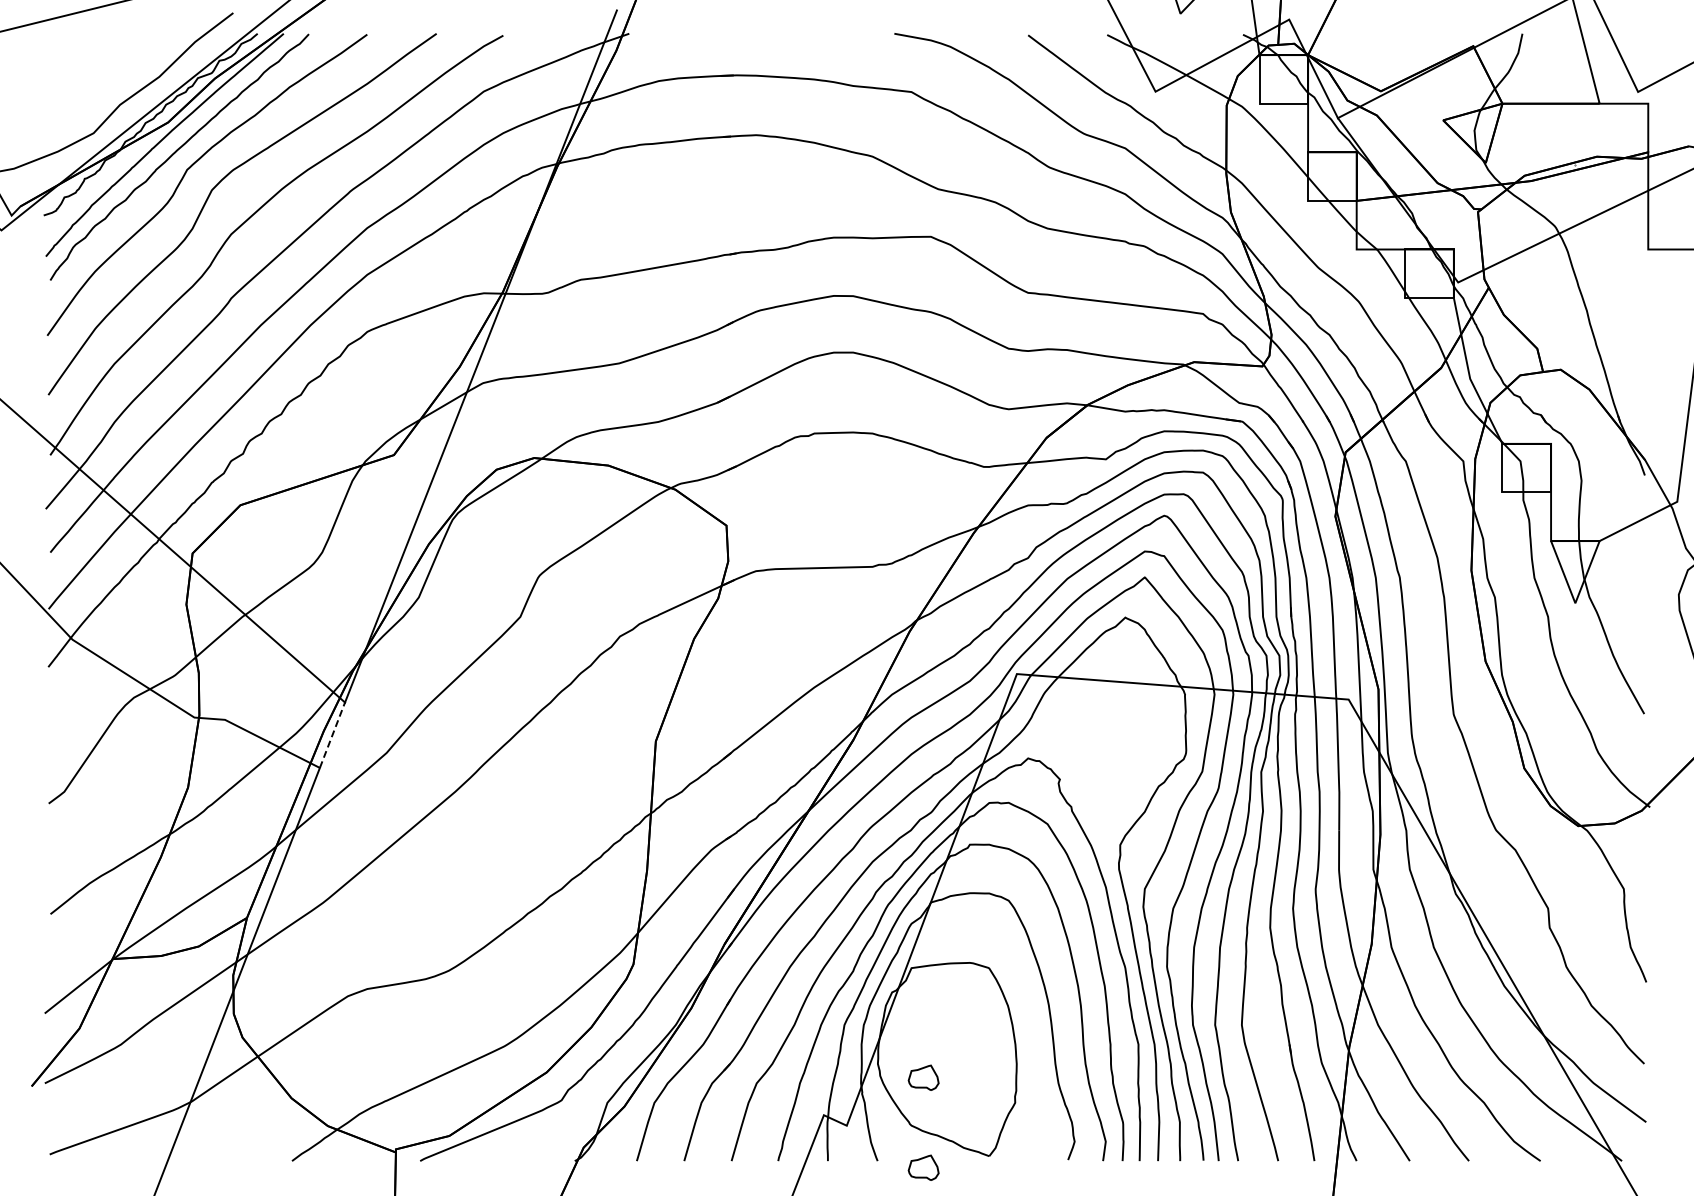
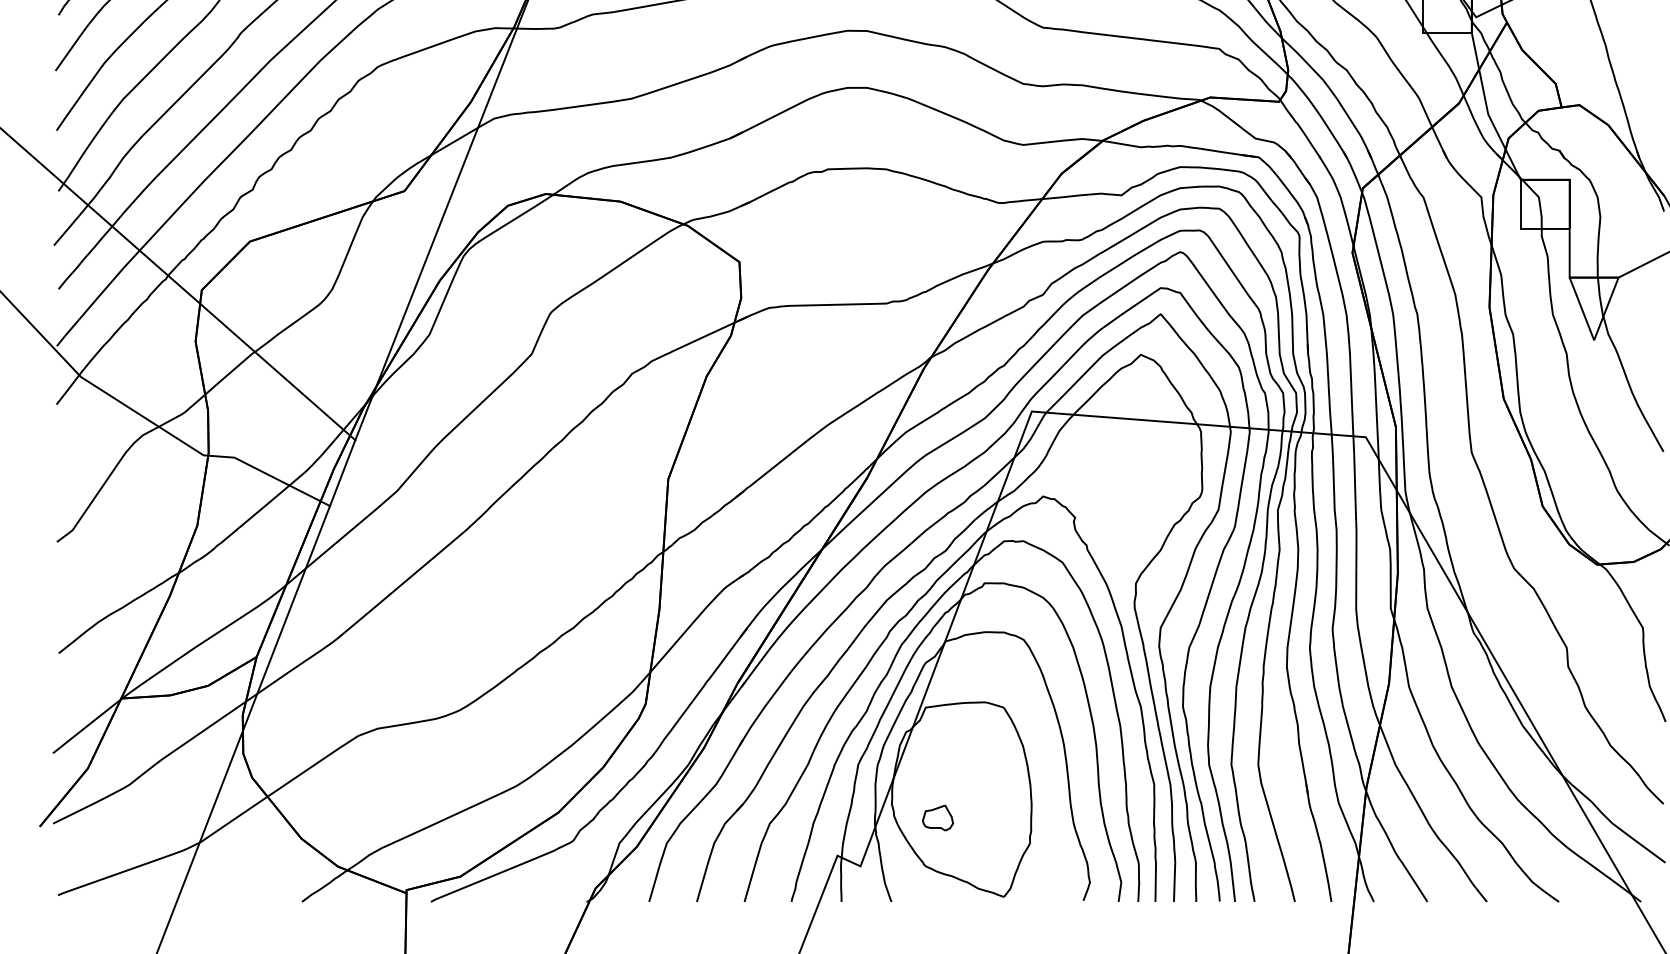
line: (332, 734) -> (342, 472), dashed -> solid
part: (923, 1167) -> (937, 908), removed

